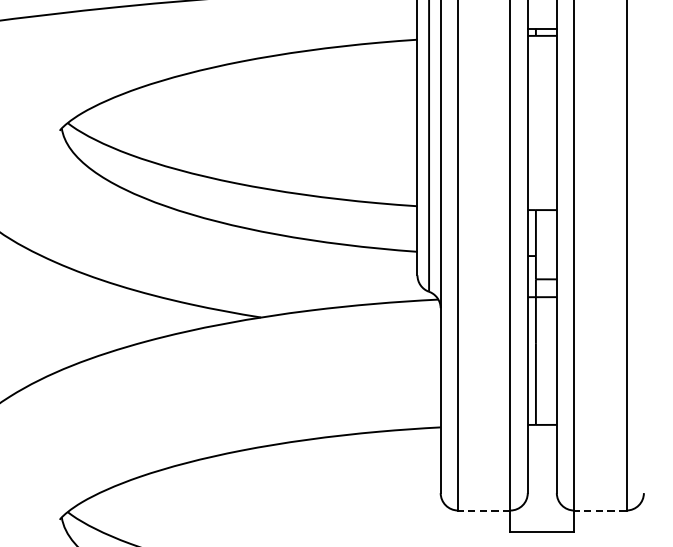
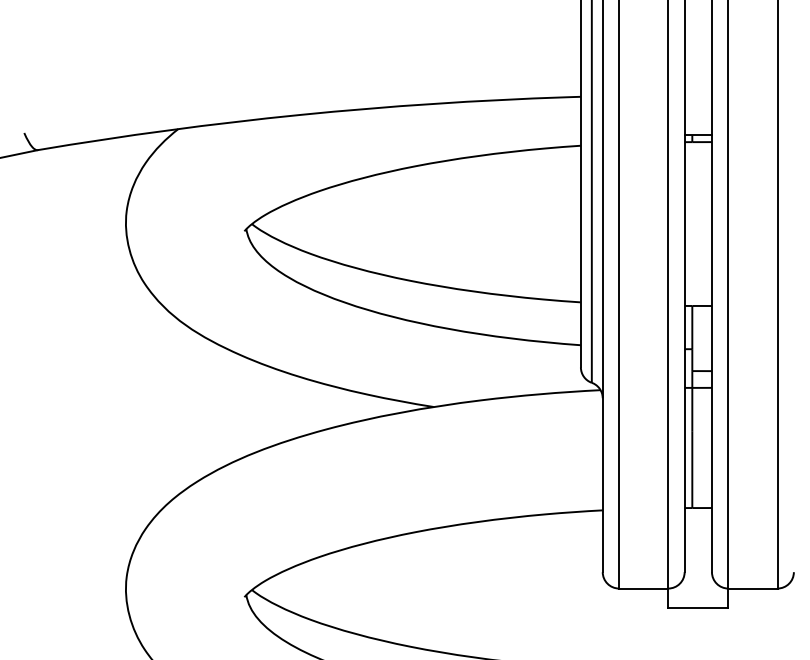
line: (484, 510) -> (643, 588), dashed -> solid
line: (599, 510) -> (752, 588), dashed -> solid

